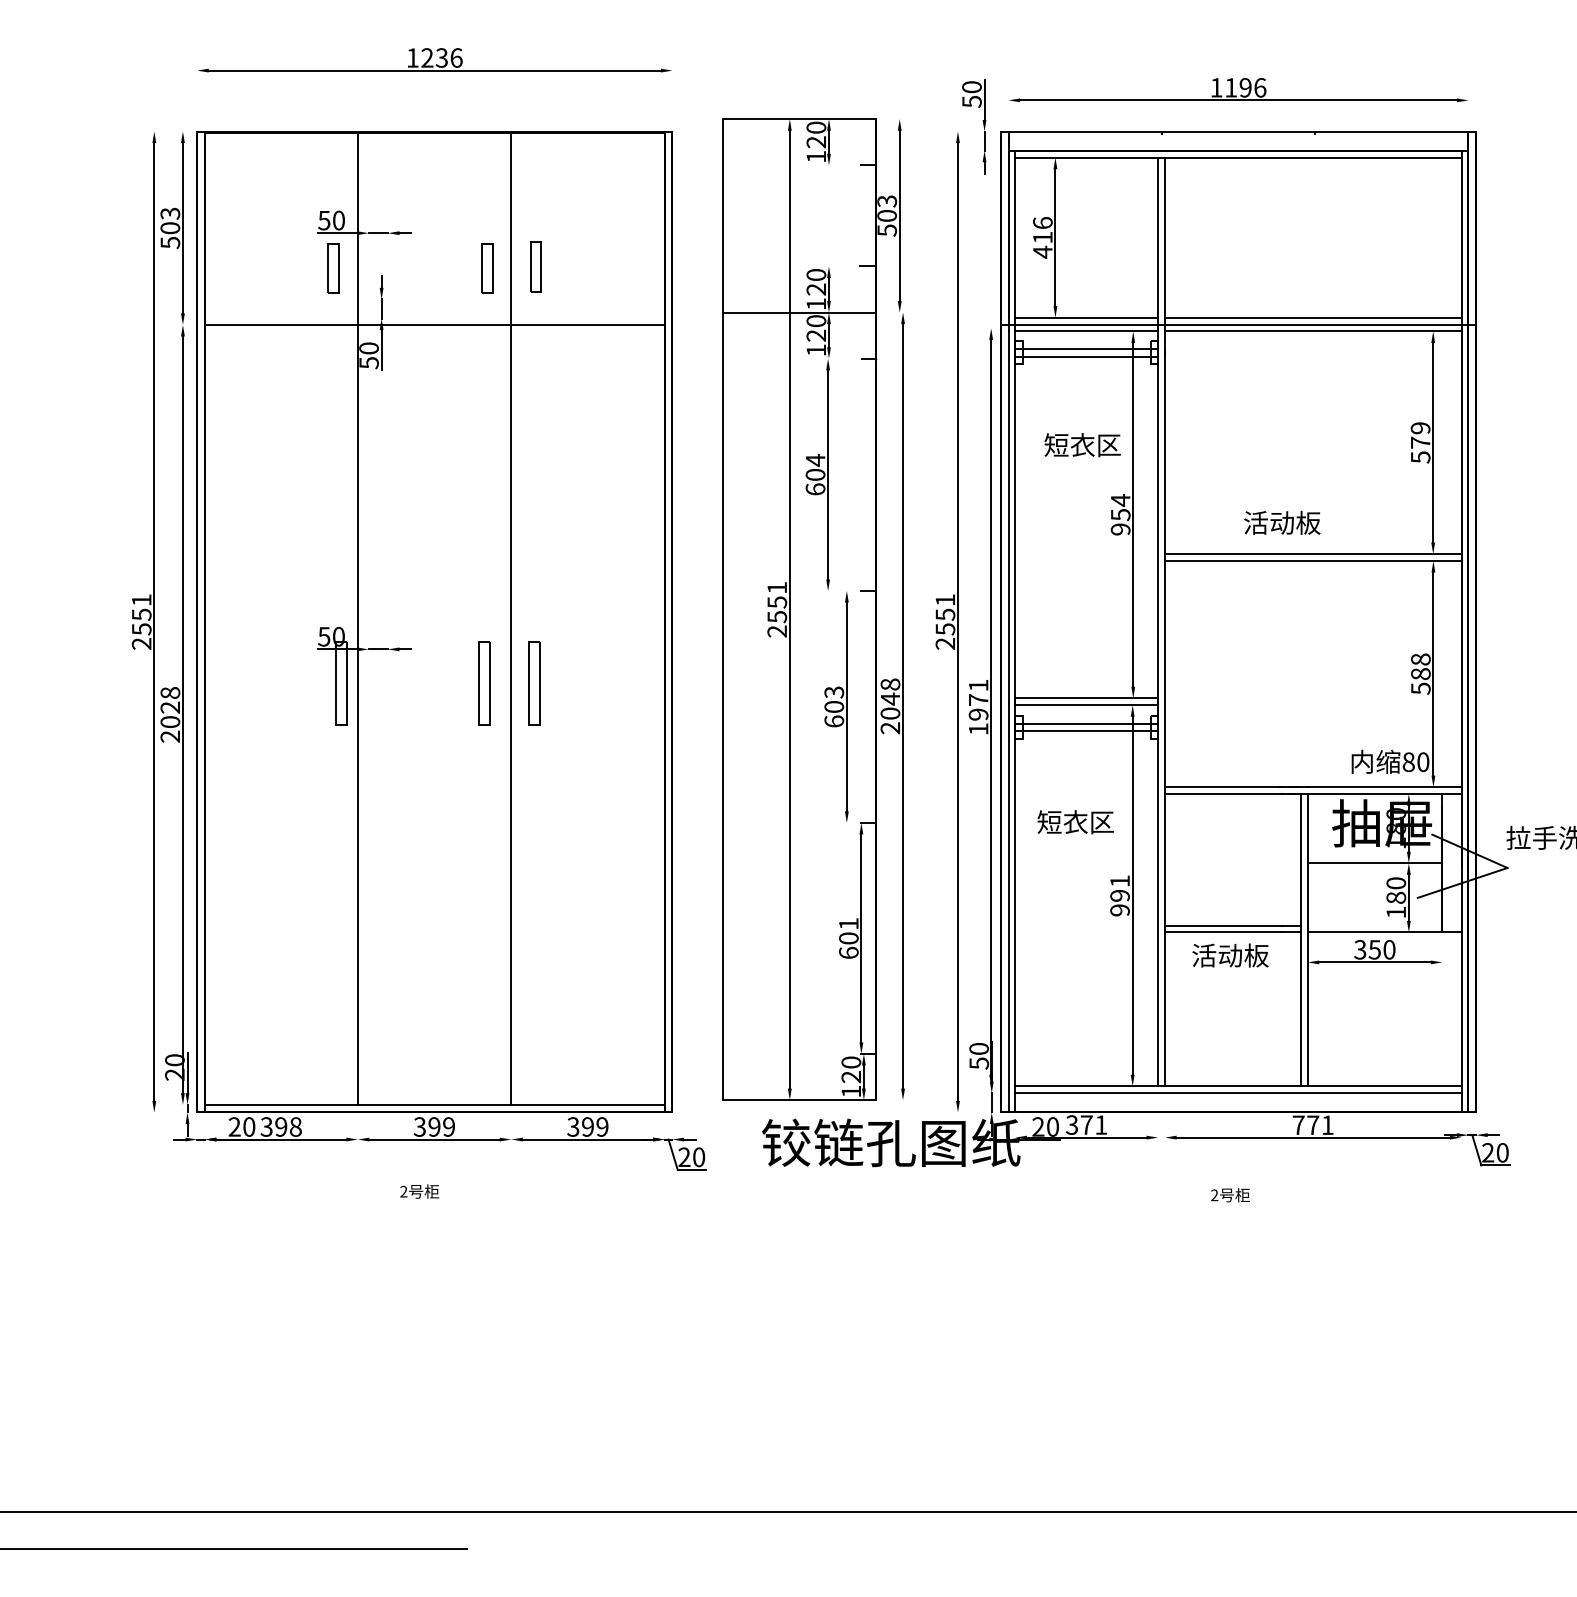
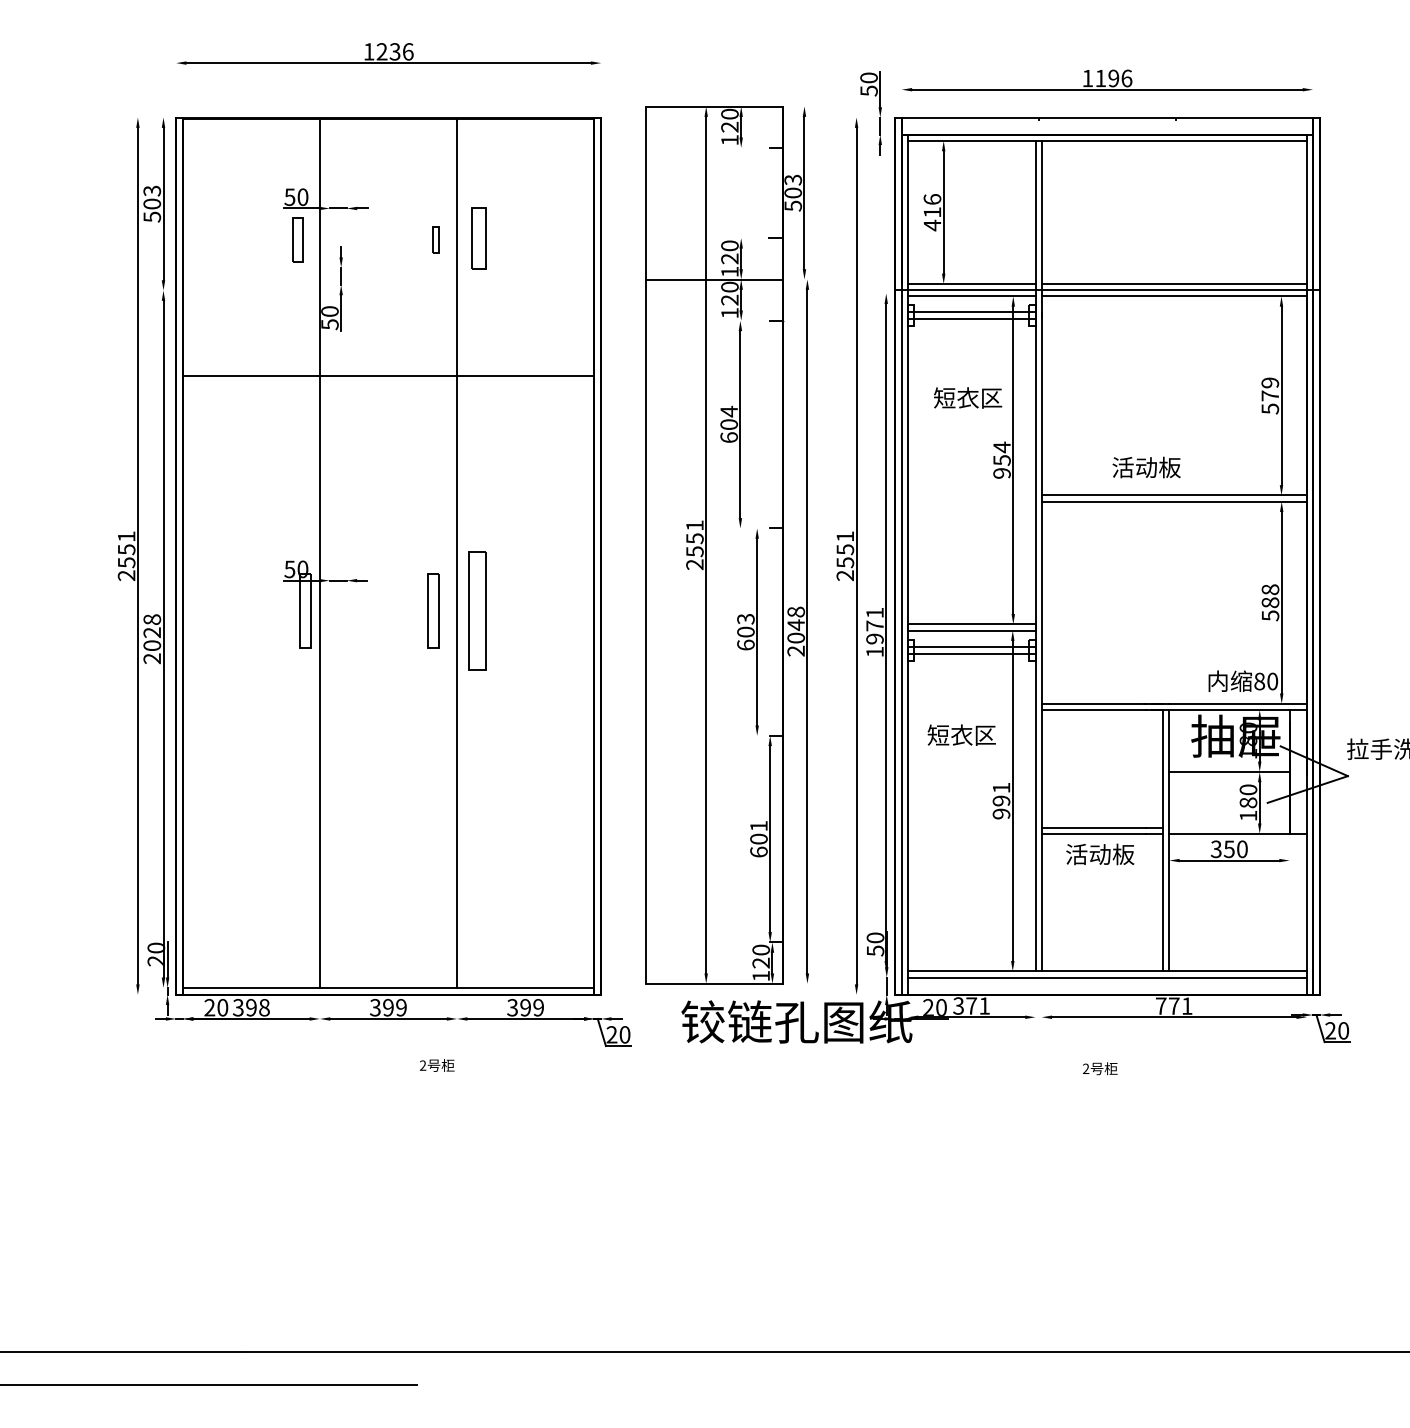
part: (535, 266) -> (478, 238), size x1.4
part: (487, 267) -> (435, 239), size x0.6
line: (434, 324) -> (388, 375), moved
part: (534, 682) -> (477, 610), size x1.6
text: (418, 1191) -> (436, 1065), moved

